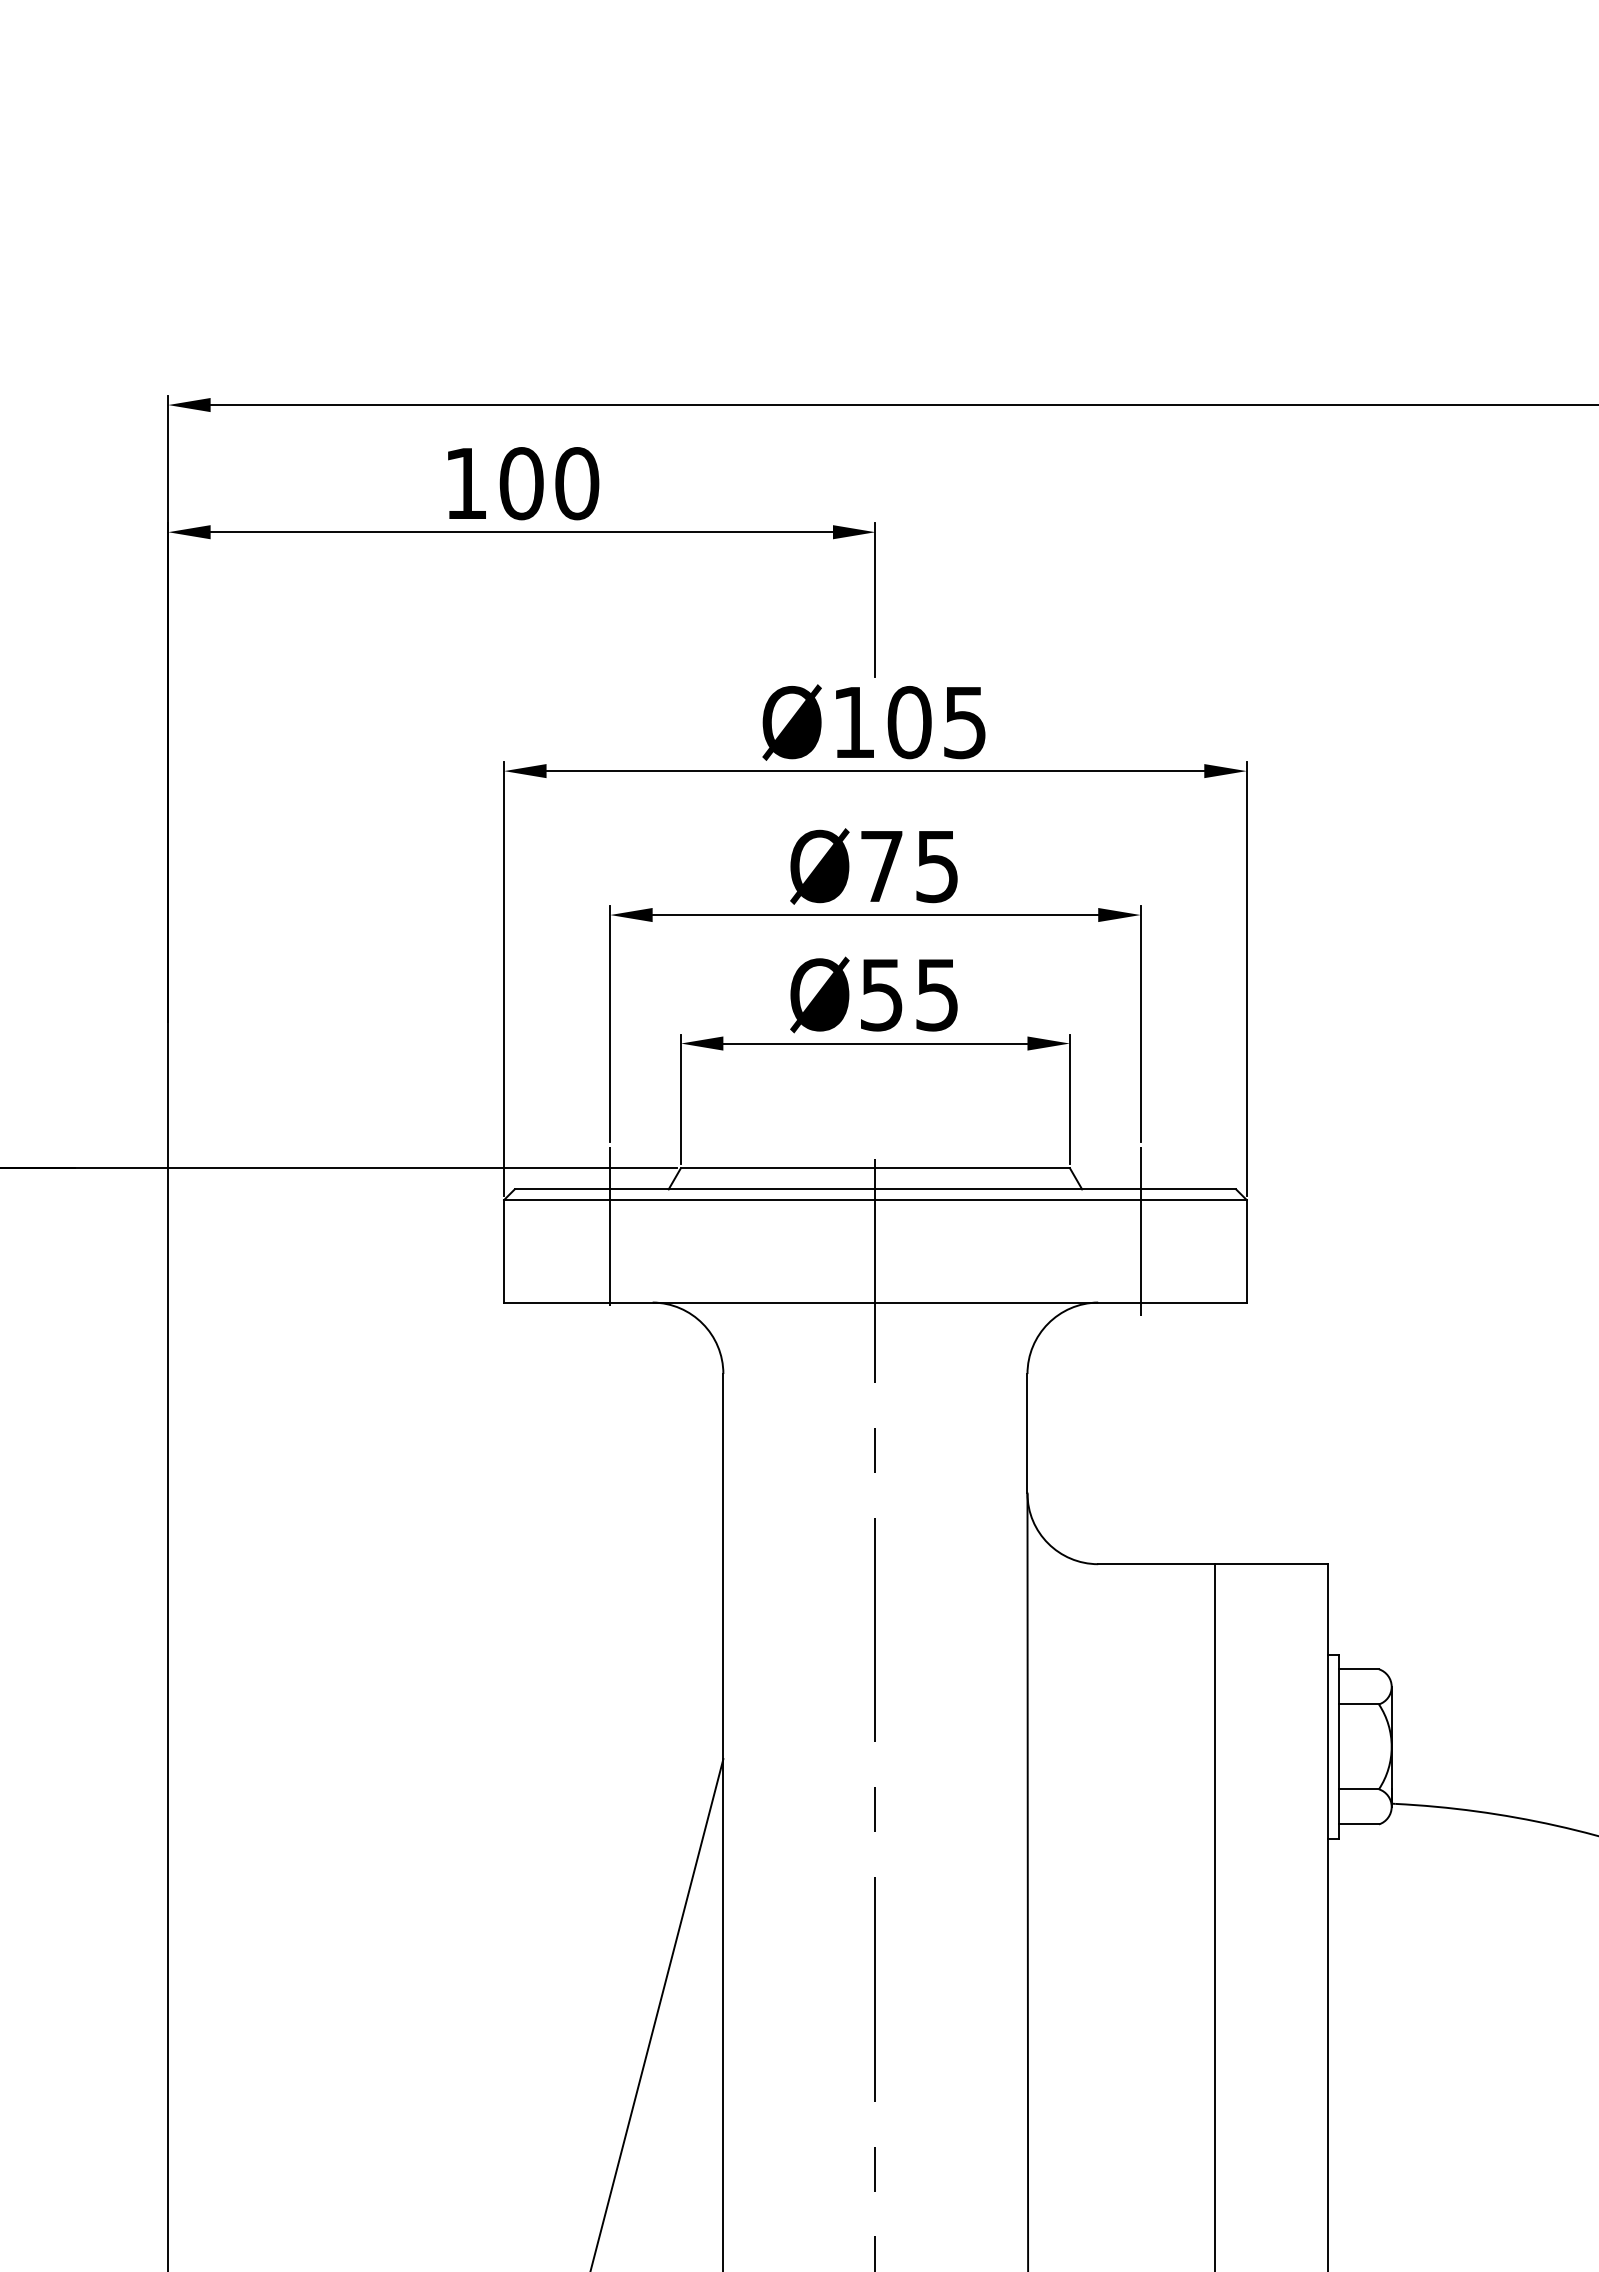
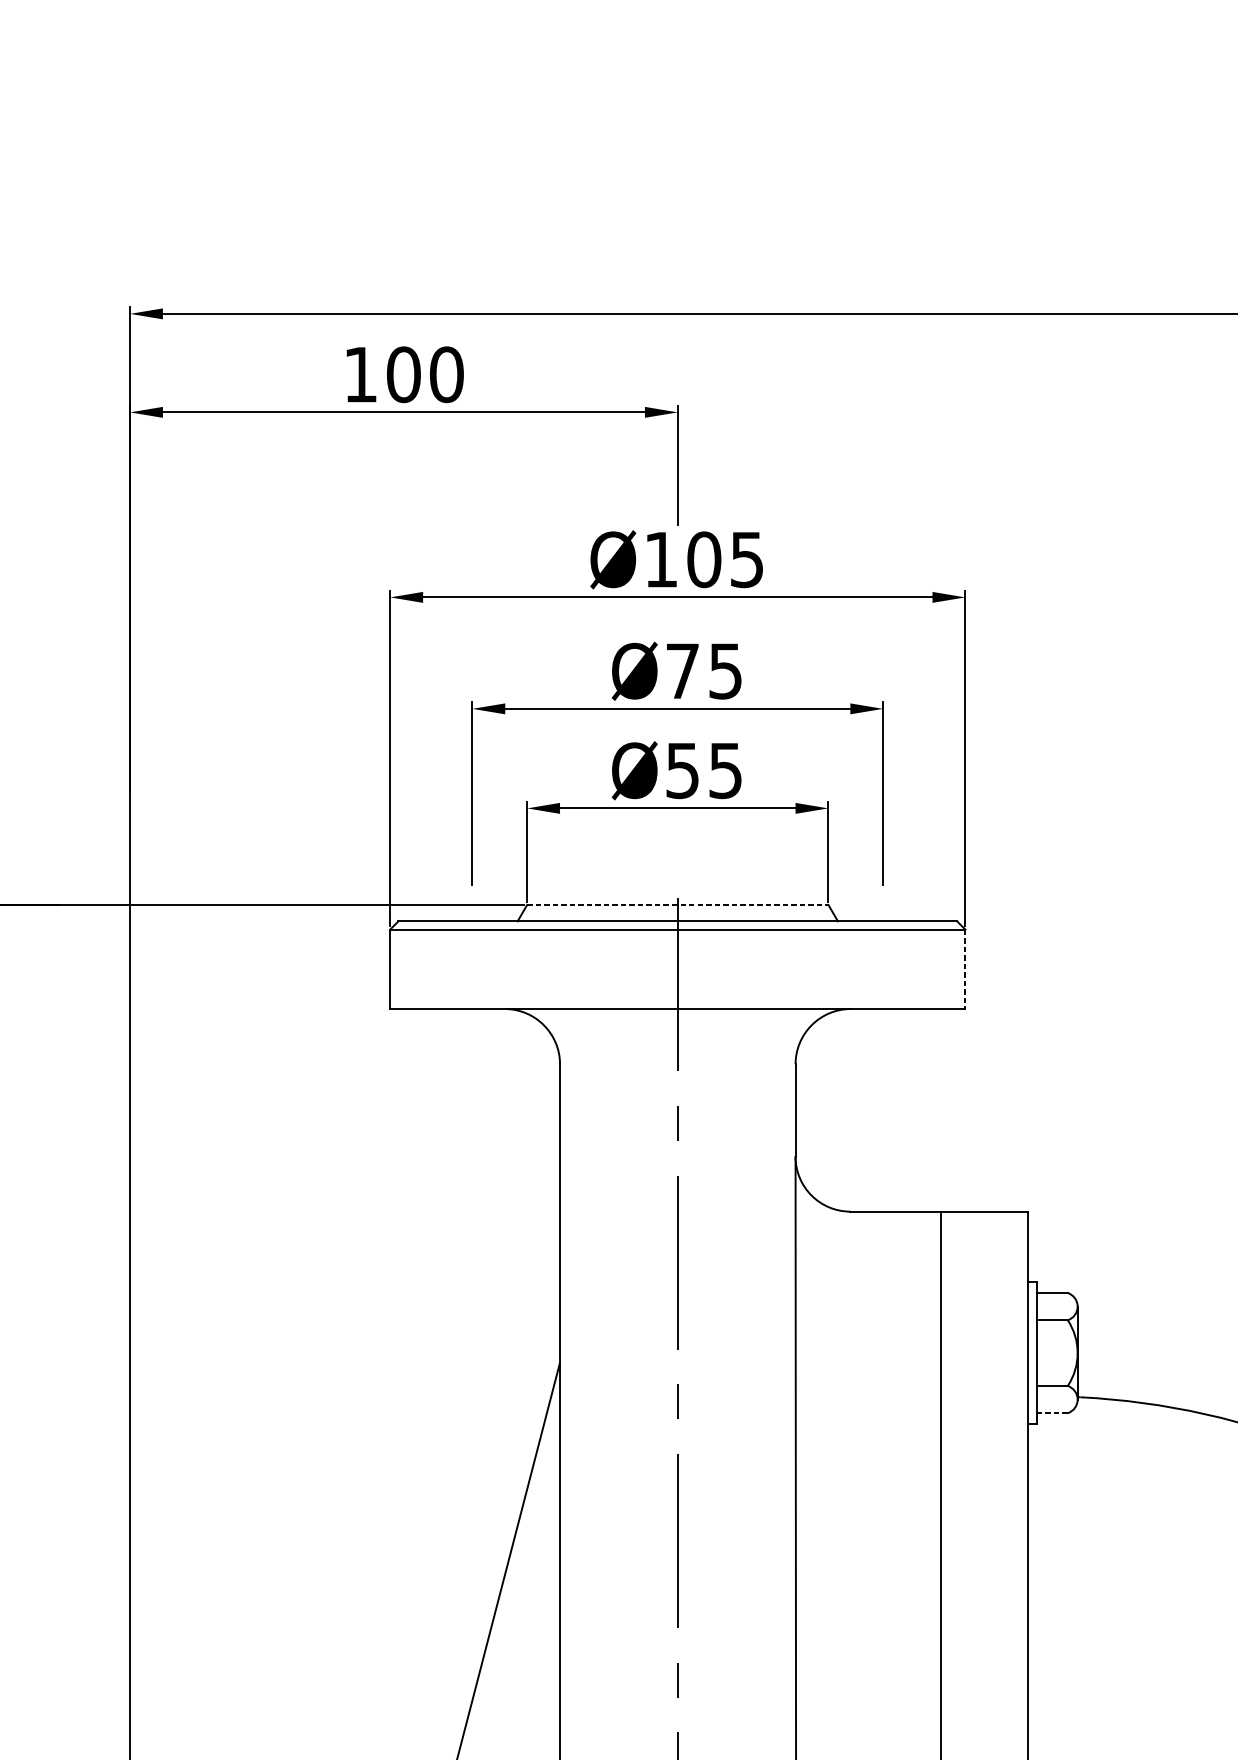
line: (875, 1168) -> (677, 905), solid -> dashed
line: (610, 1225) -> (472, 949), removed
line: (1140, 1231) -> (883, 953), removed
line: (1246, 1251) -> (965, 969), solid -> dashed
line: (1359, 1824) -> (1052, 1413), solid -> dashed

